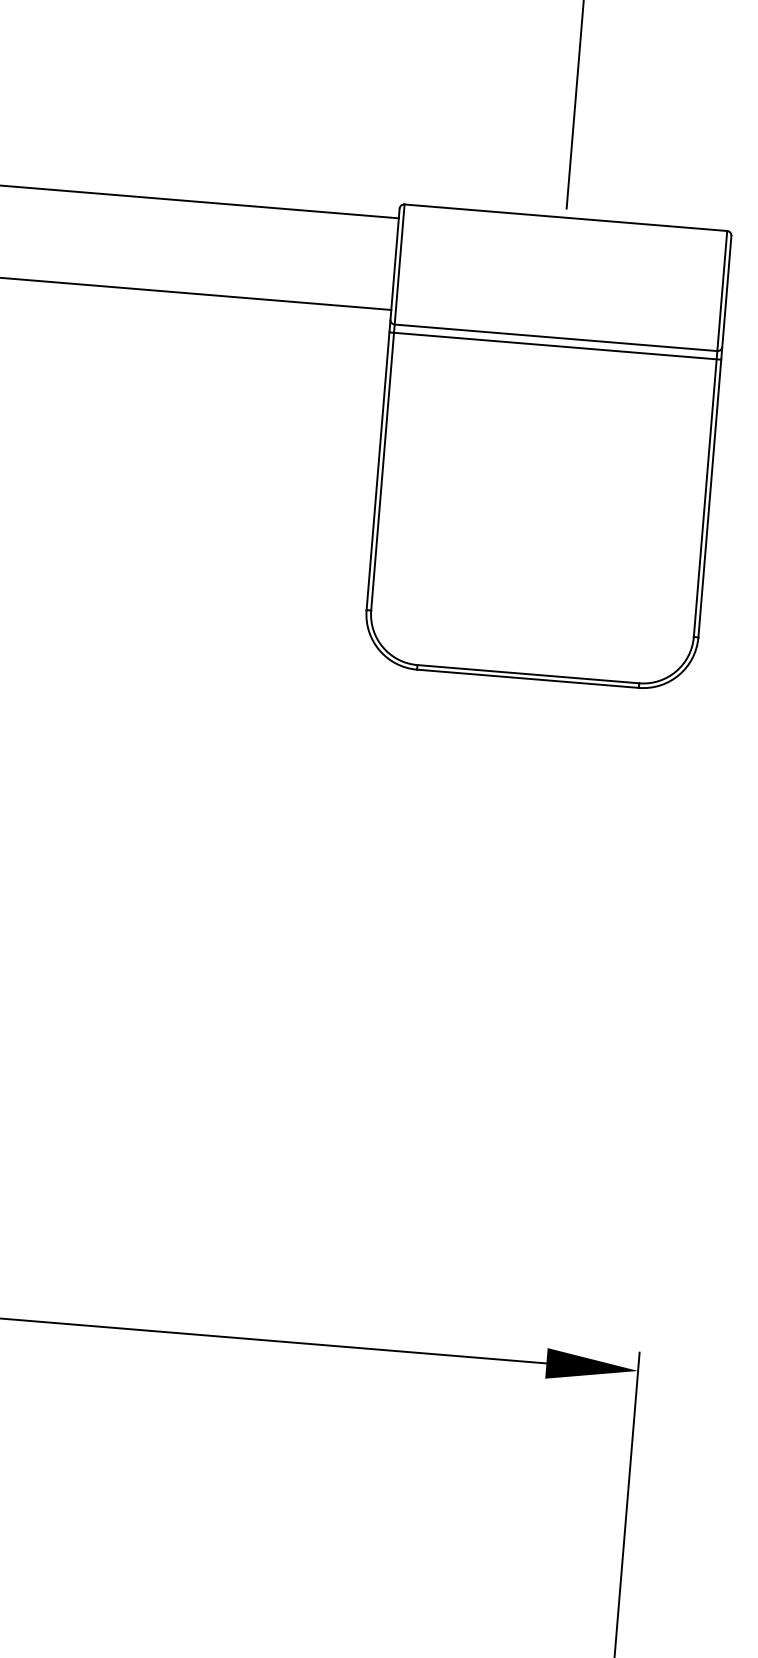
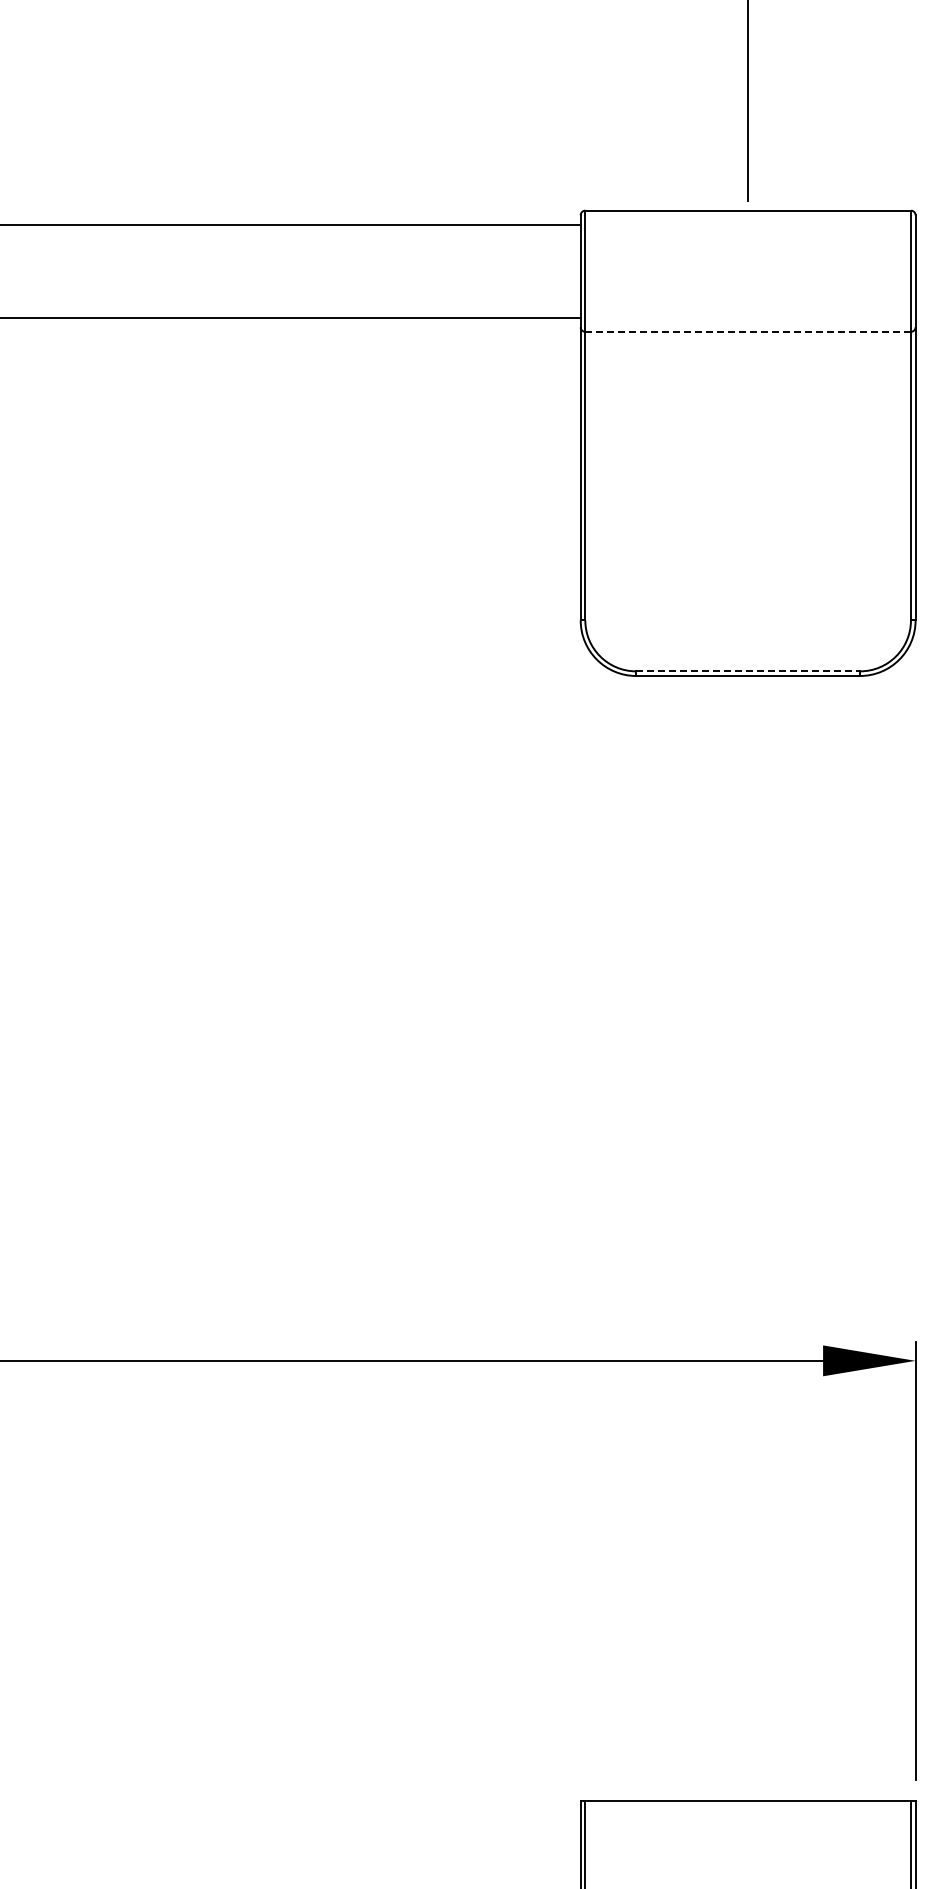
line: (556, 337) -> (748, 331), solid -> dashed
line: (554, 346) -> (747, 340), removed
line: (528, 674) -> (748, 671), solid -> dashed

